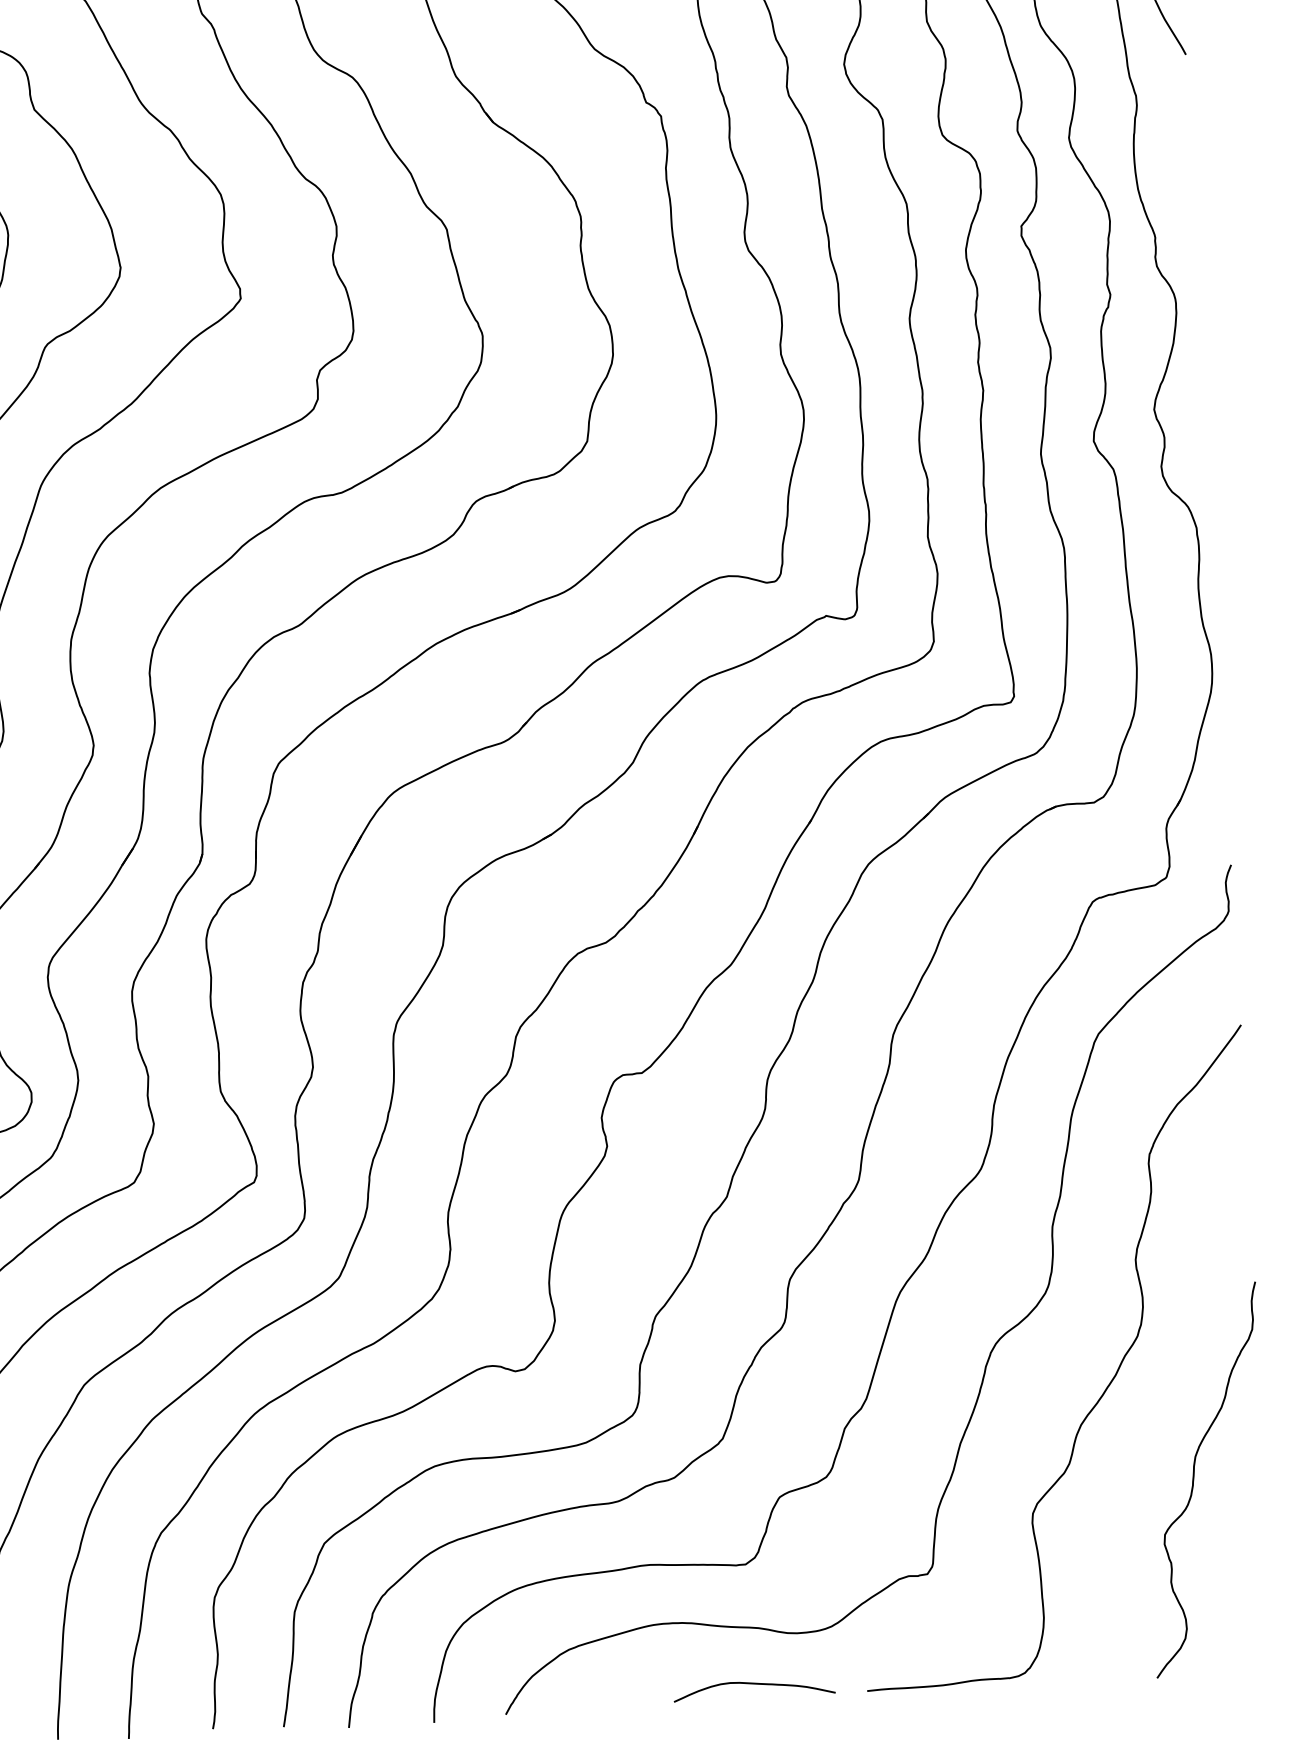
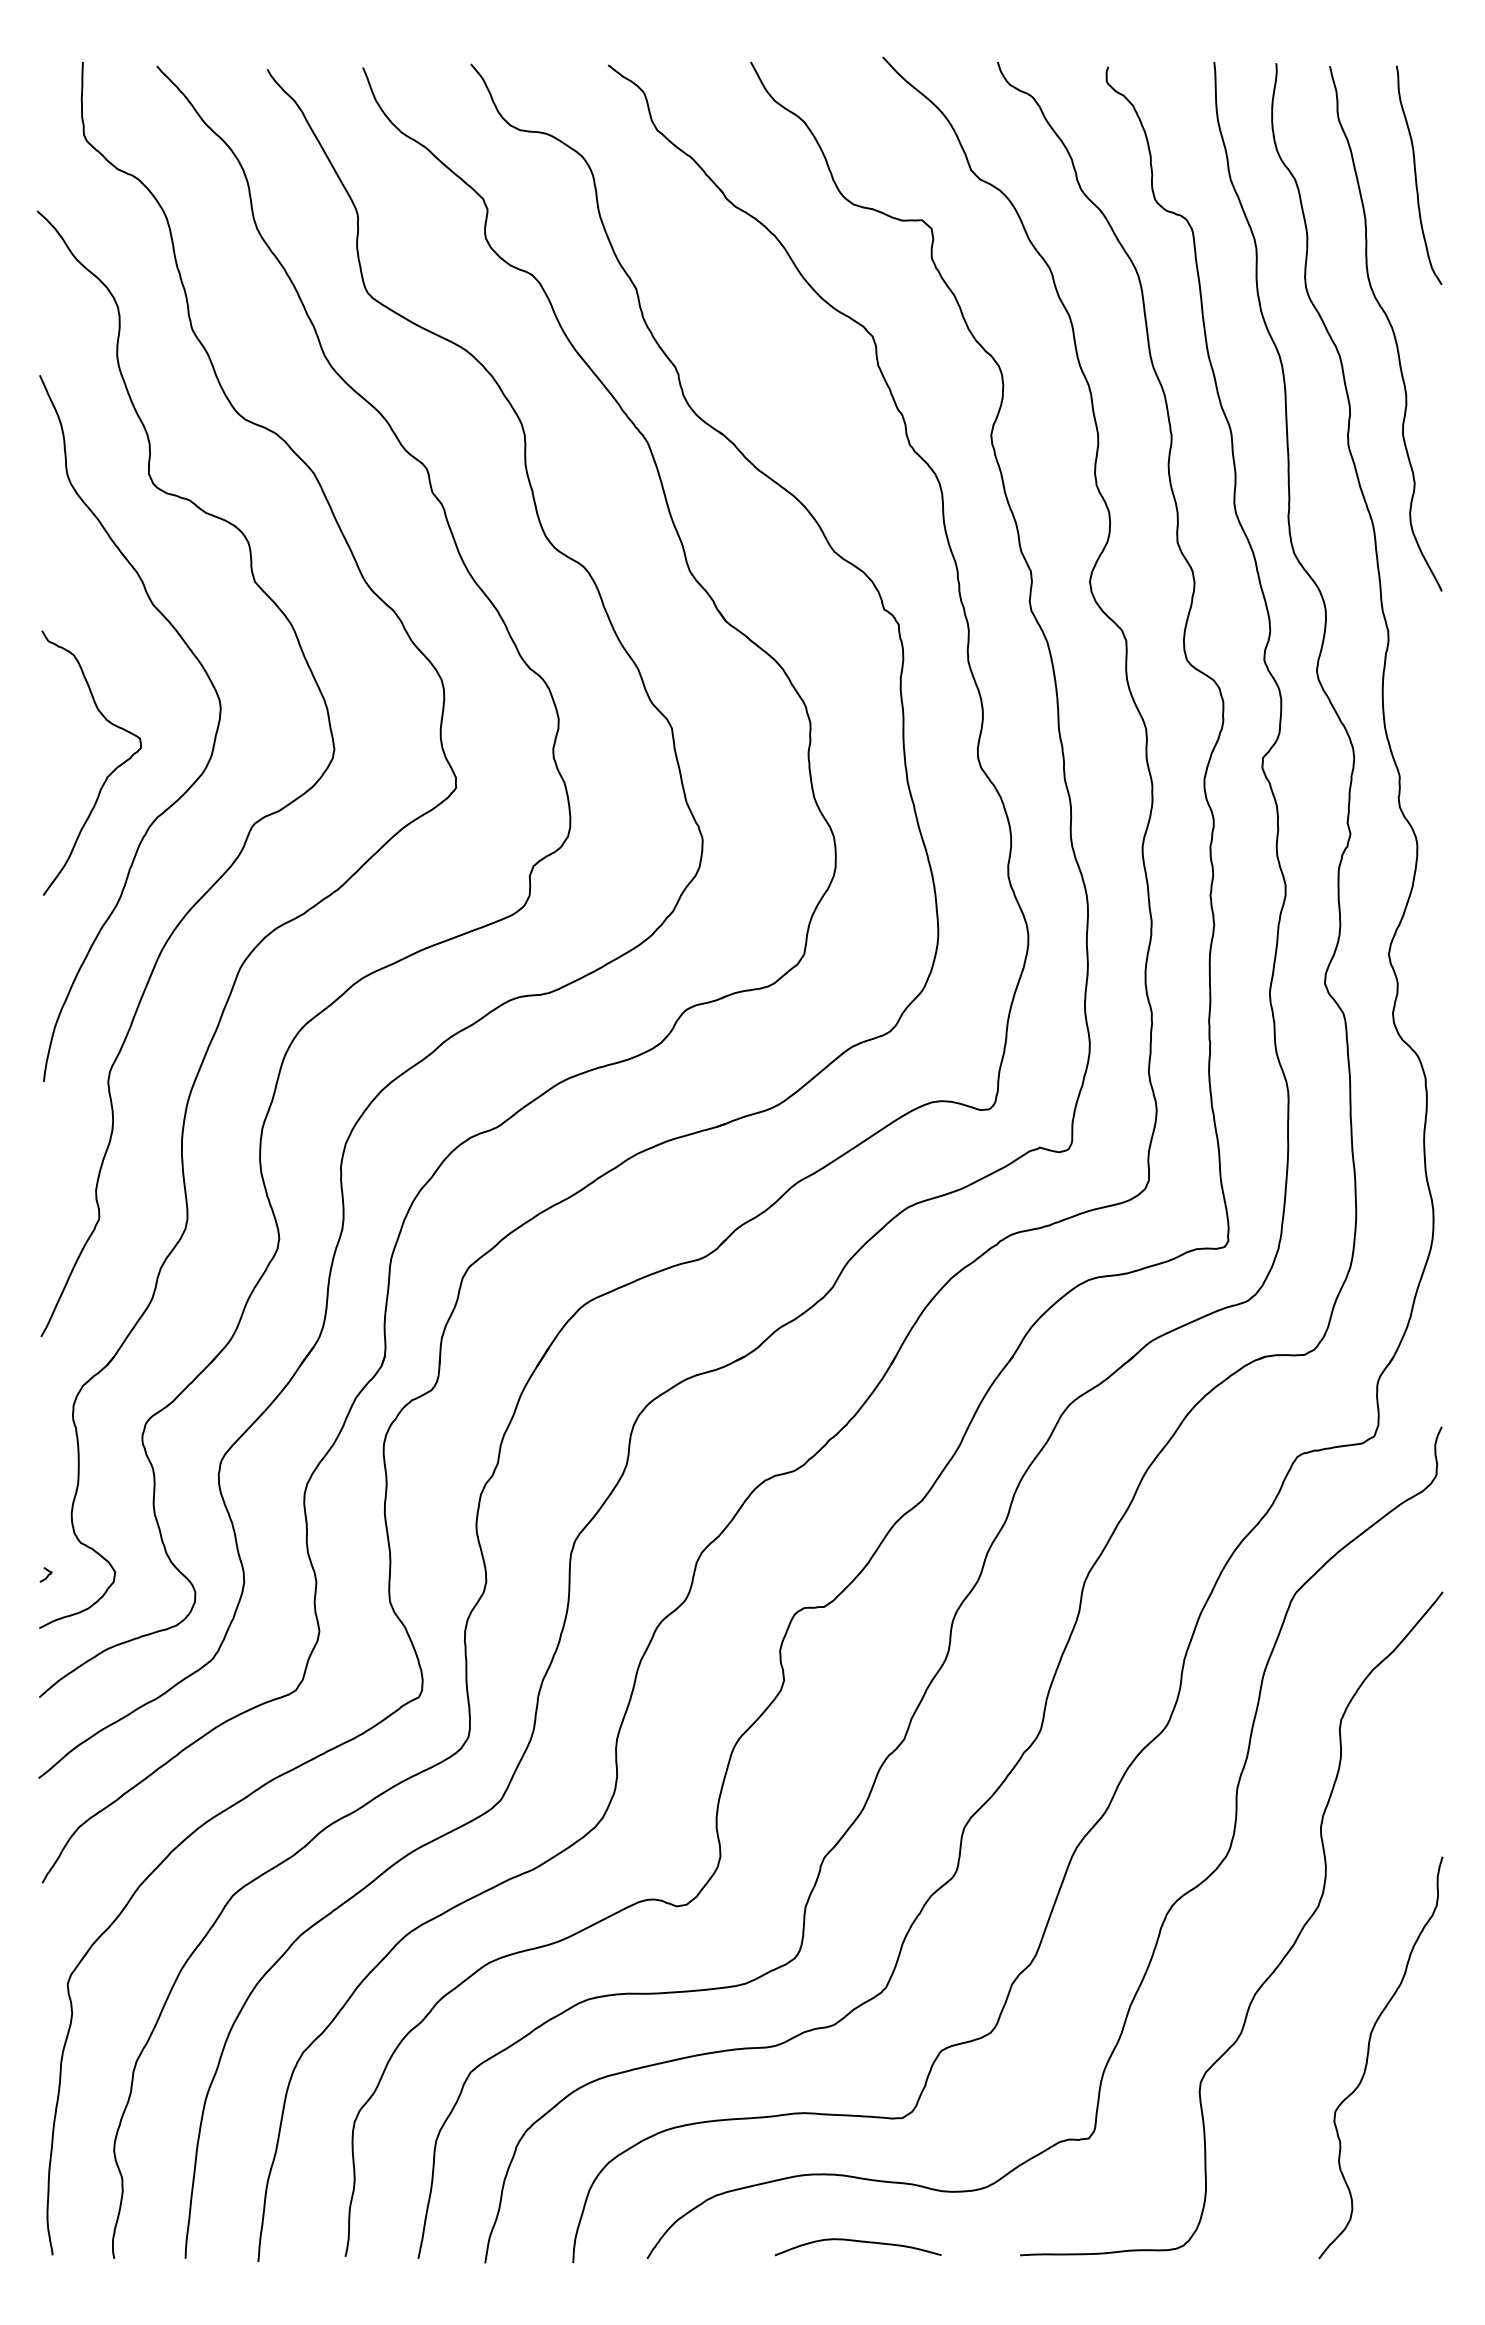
curve: (755, 1684) -> (859, 2242), moved

